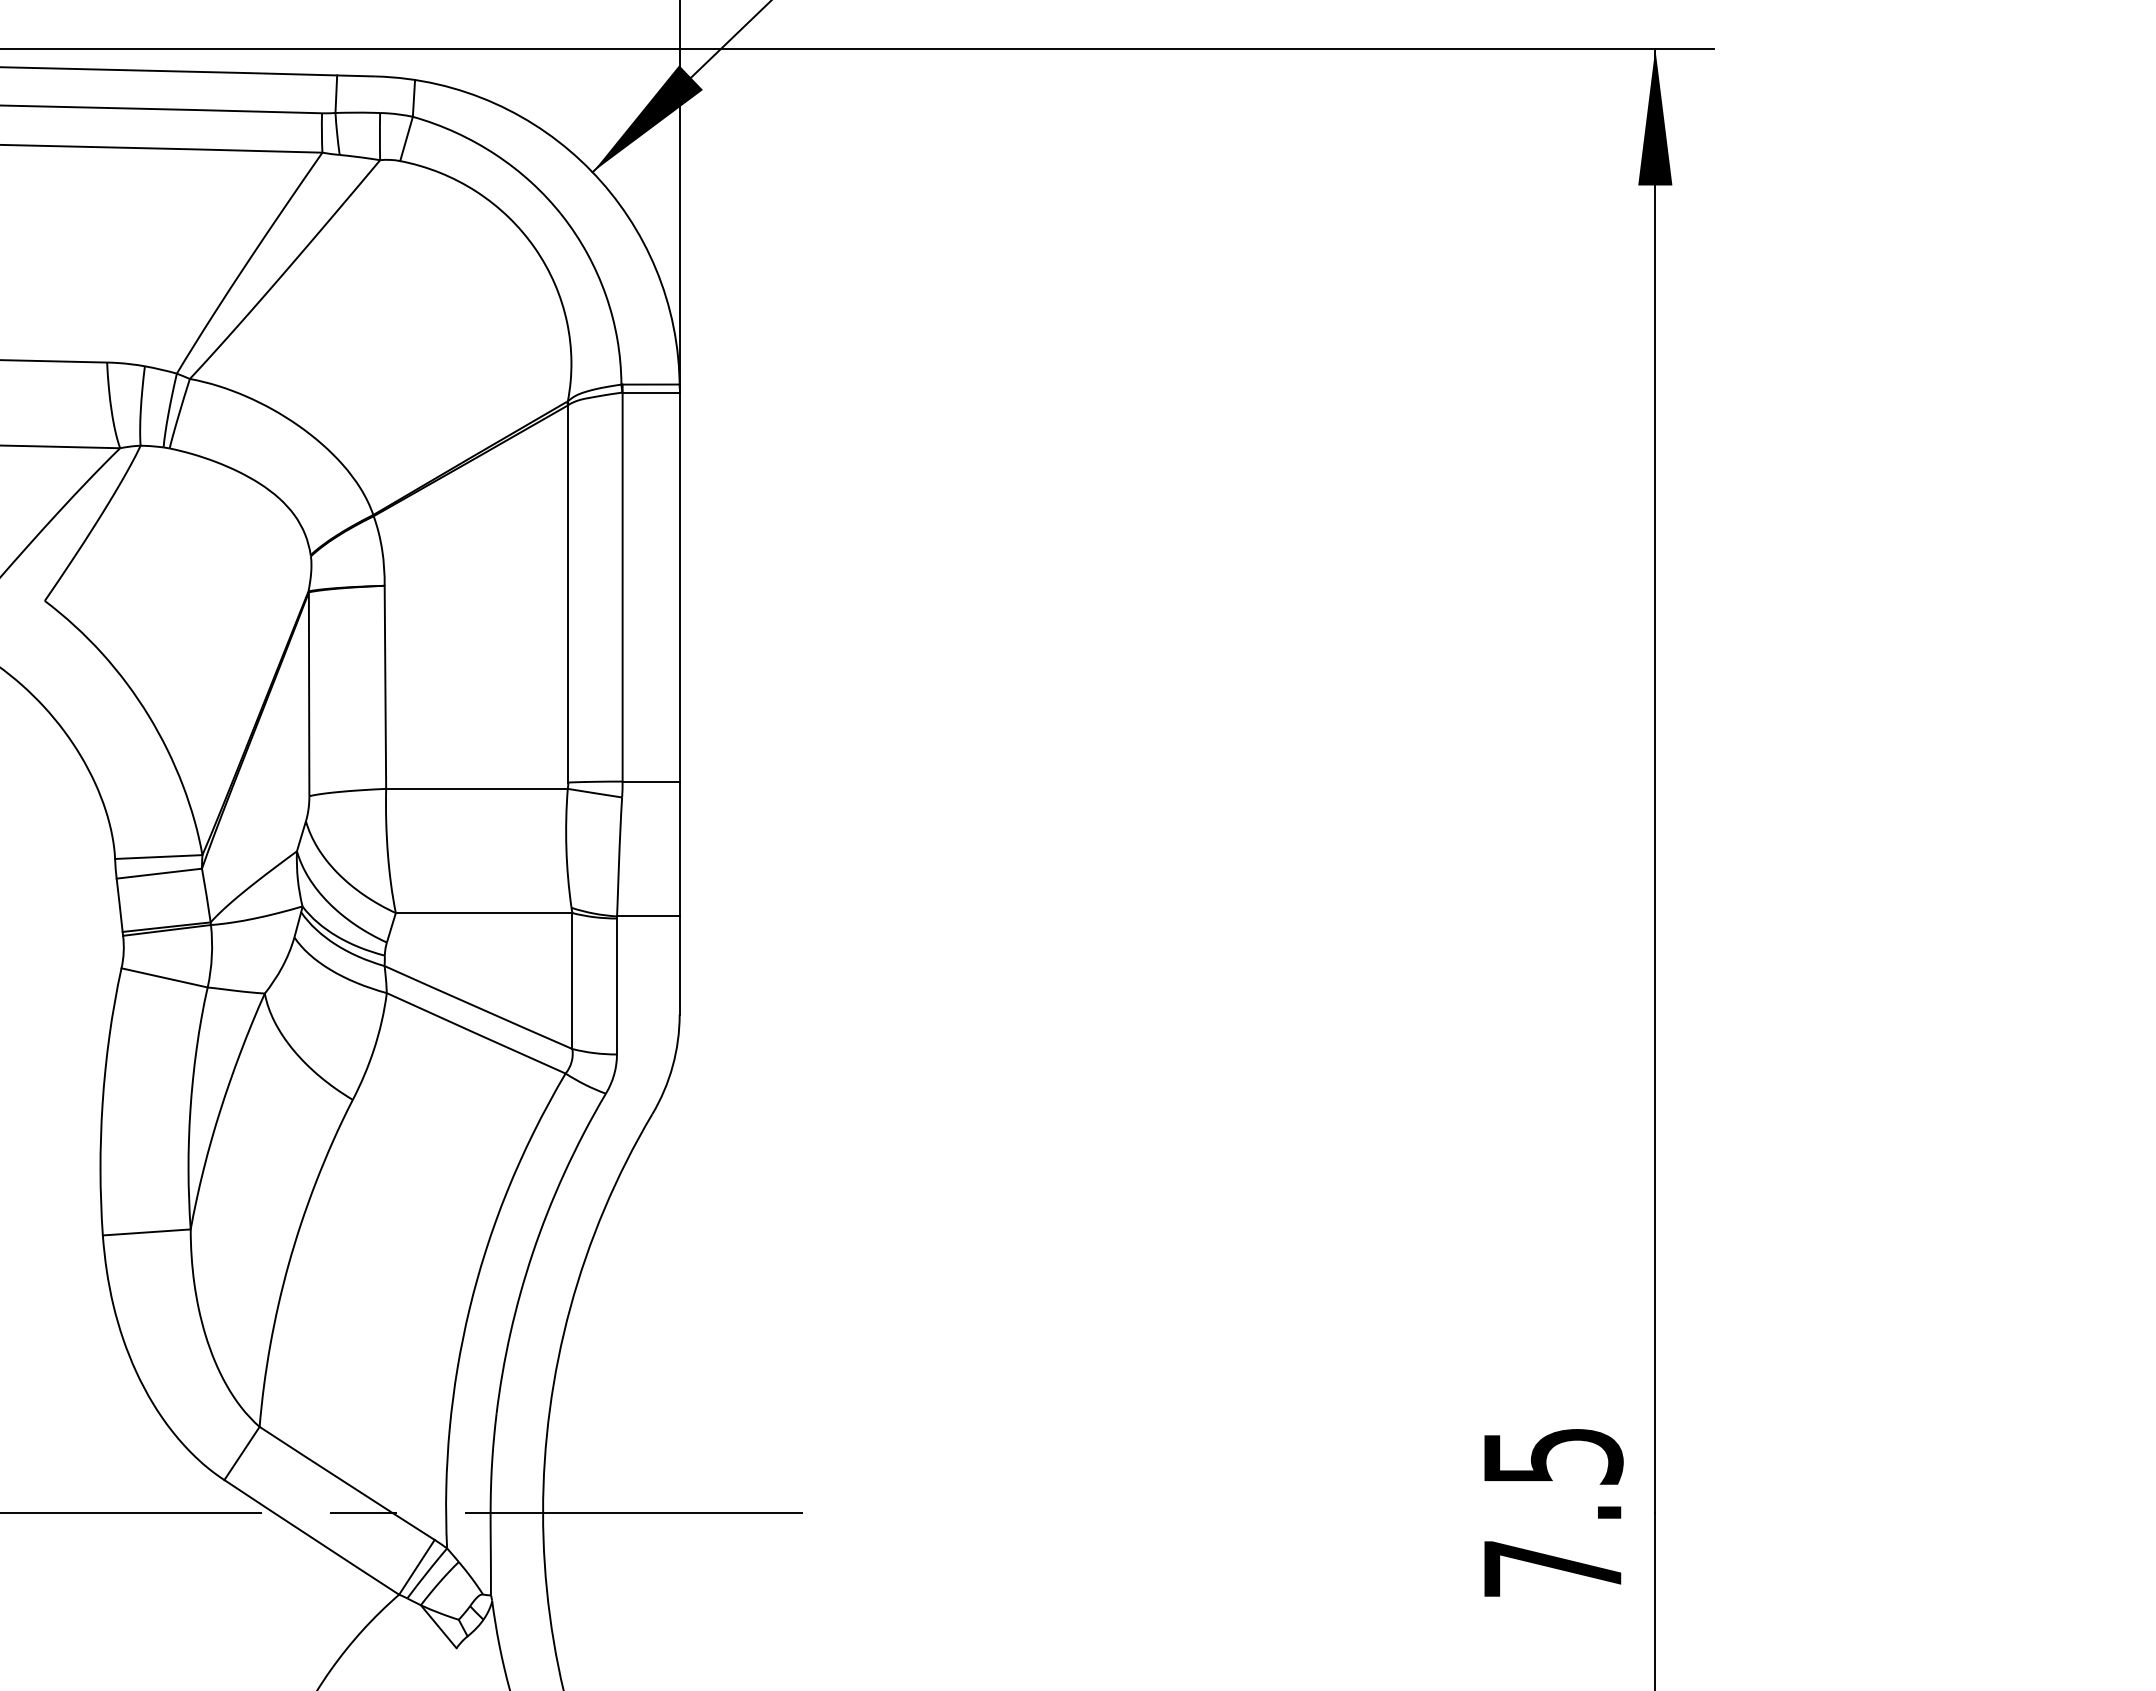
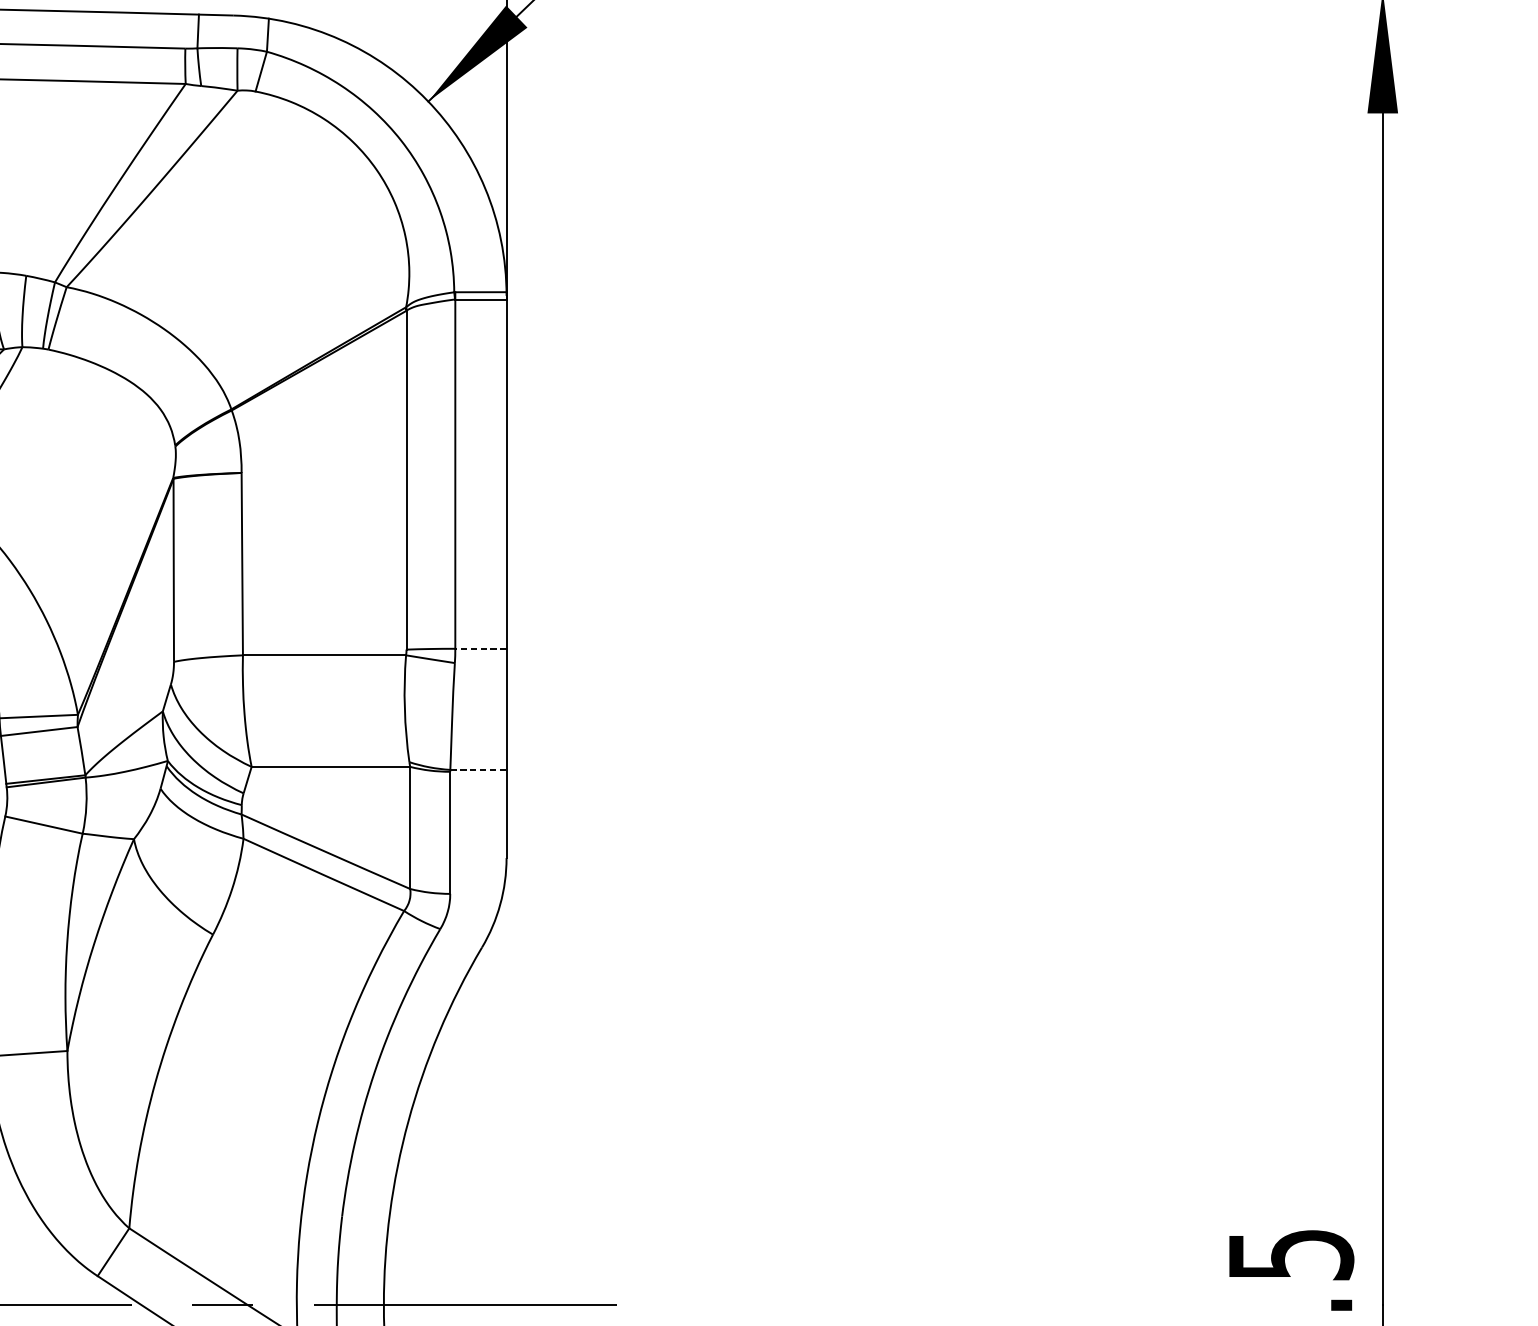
line: (651, 781) -> (481, 648), solid -> dashed
line: (648, 916) -> (478, 769), solid -> dashed

